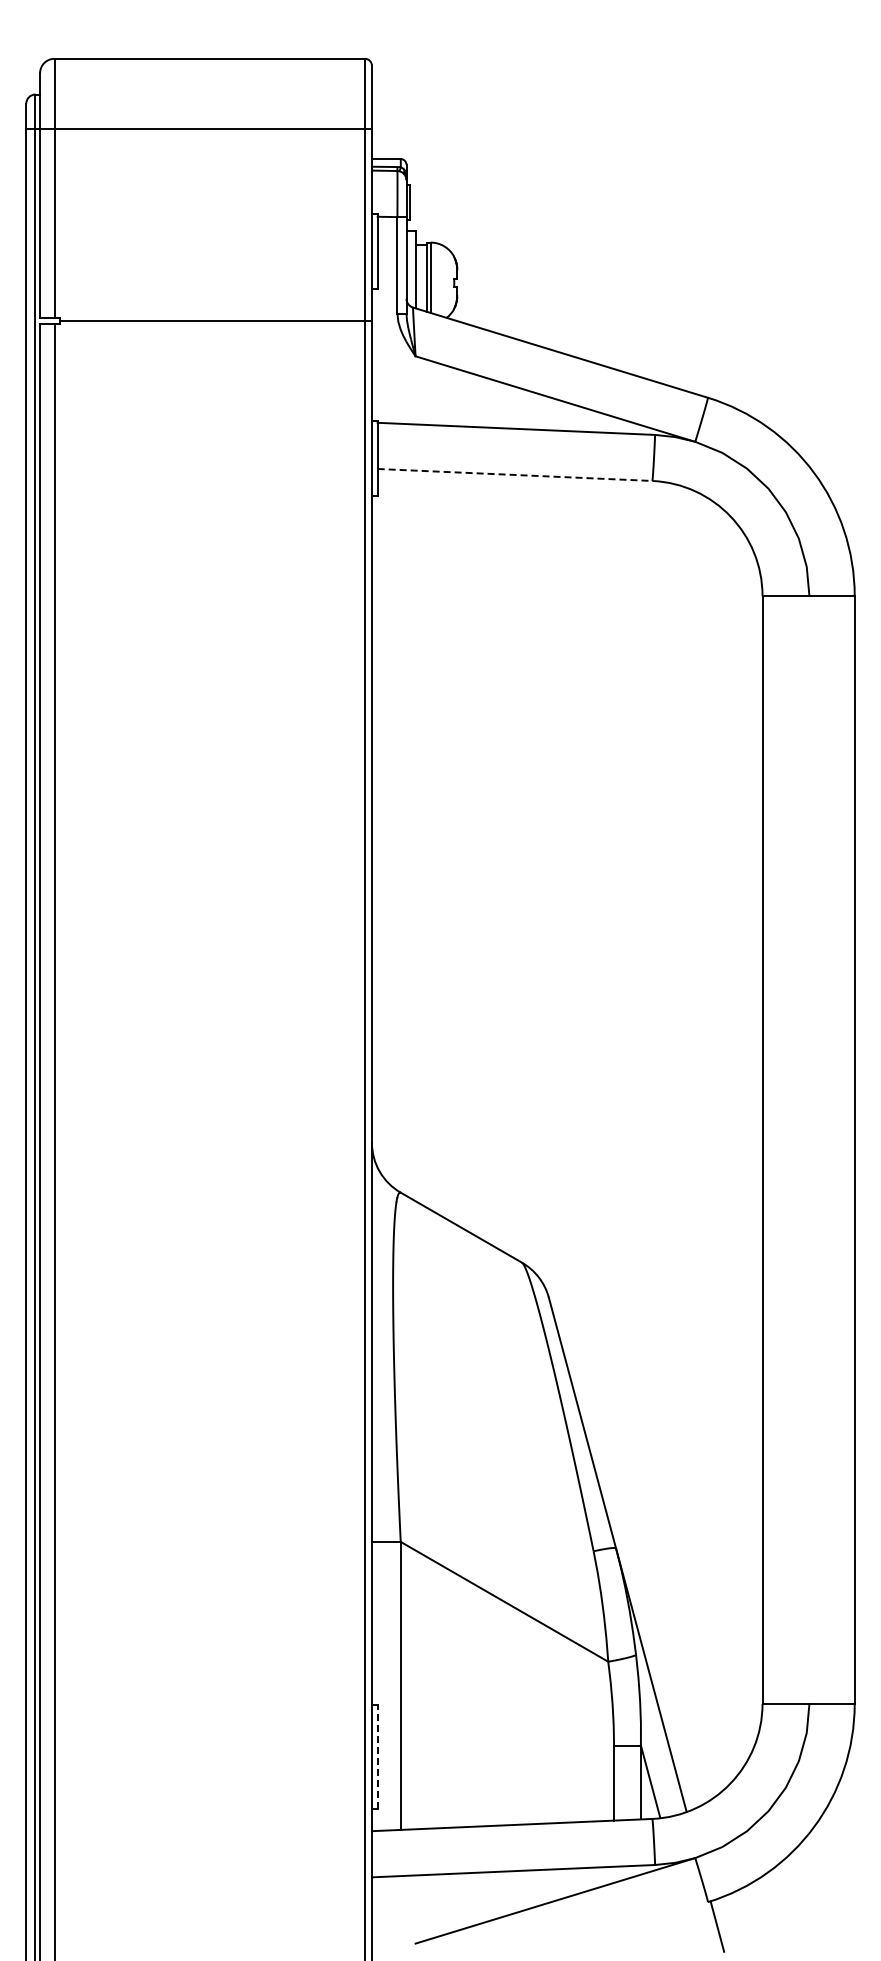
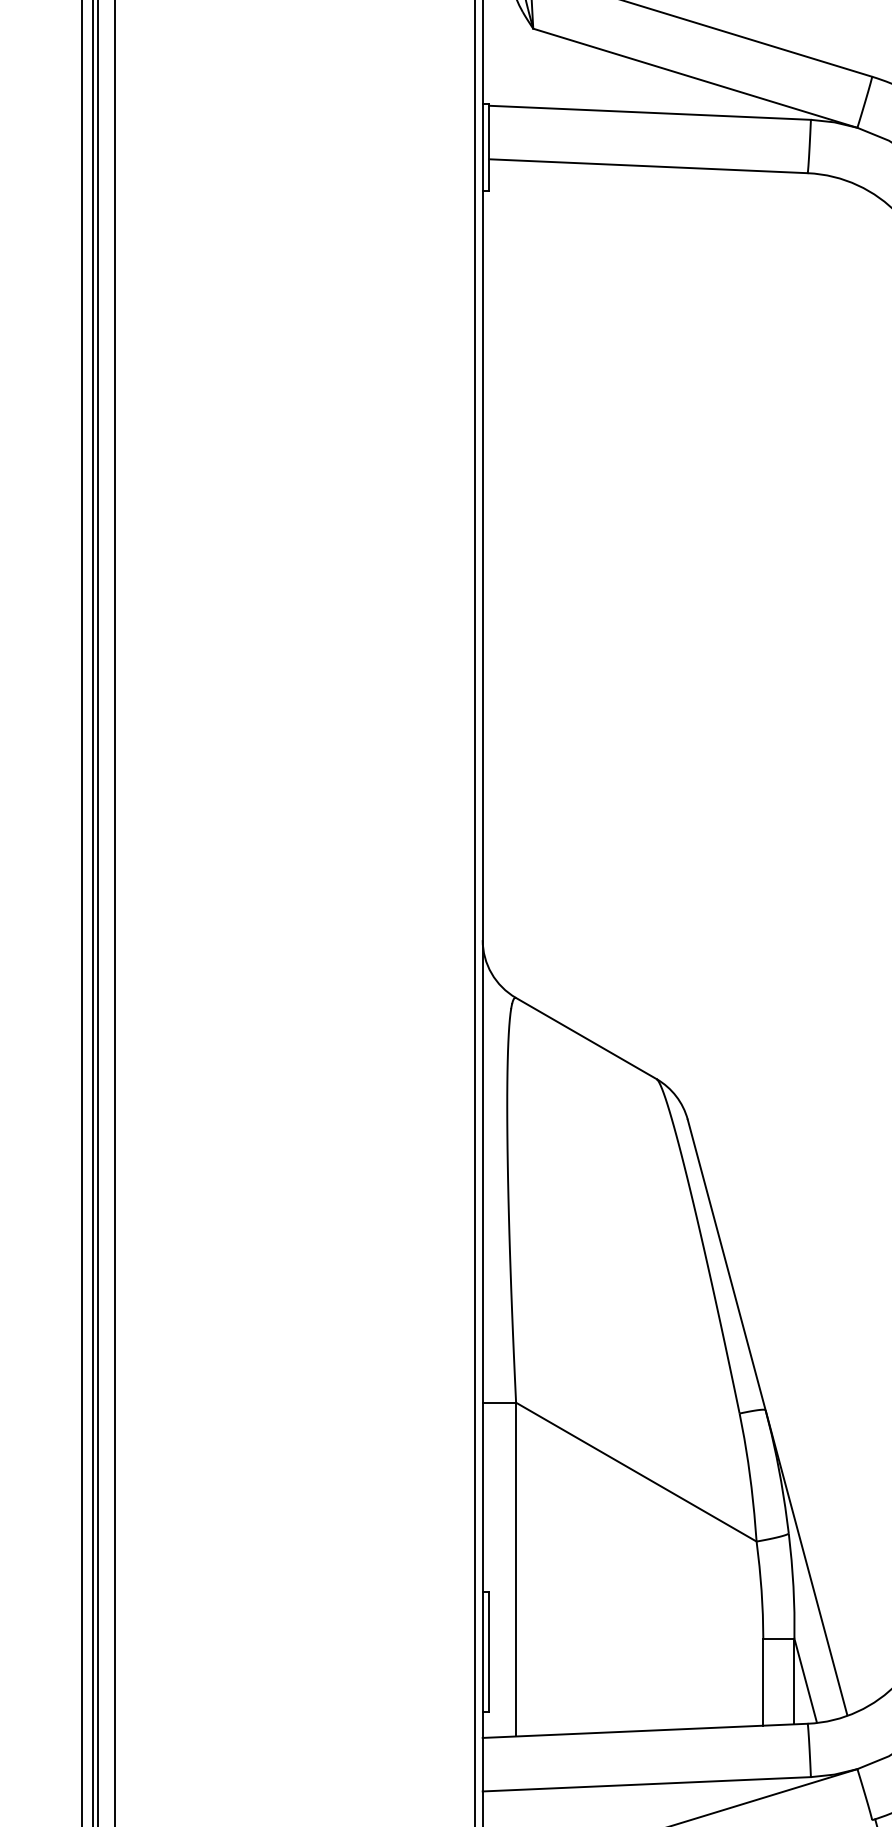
line: (515, 475) -> (649, 166), dashed -> solid
line: (377, 1757) -> (489, 1652), dashed -> solid

